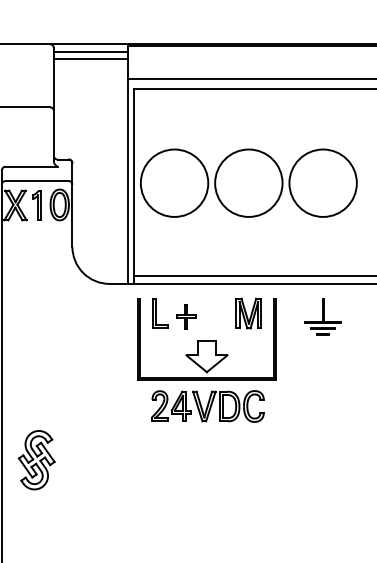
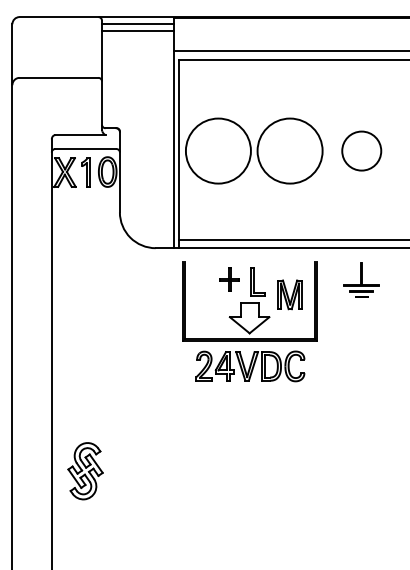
circle: (322, 182) -> (361, 150), size x0.6
part: (160, 313) -> (257, 281), moved
part: (248, 313) -> (289, 294), moved
part: (36, 460) -> (85, 471), moved

